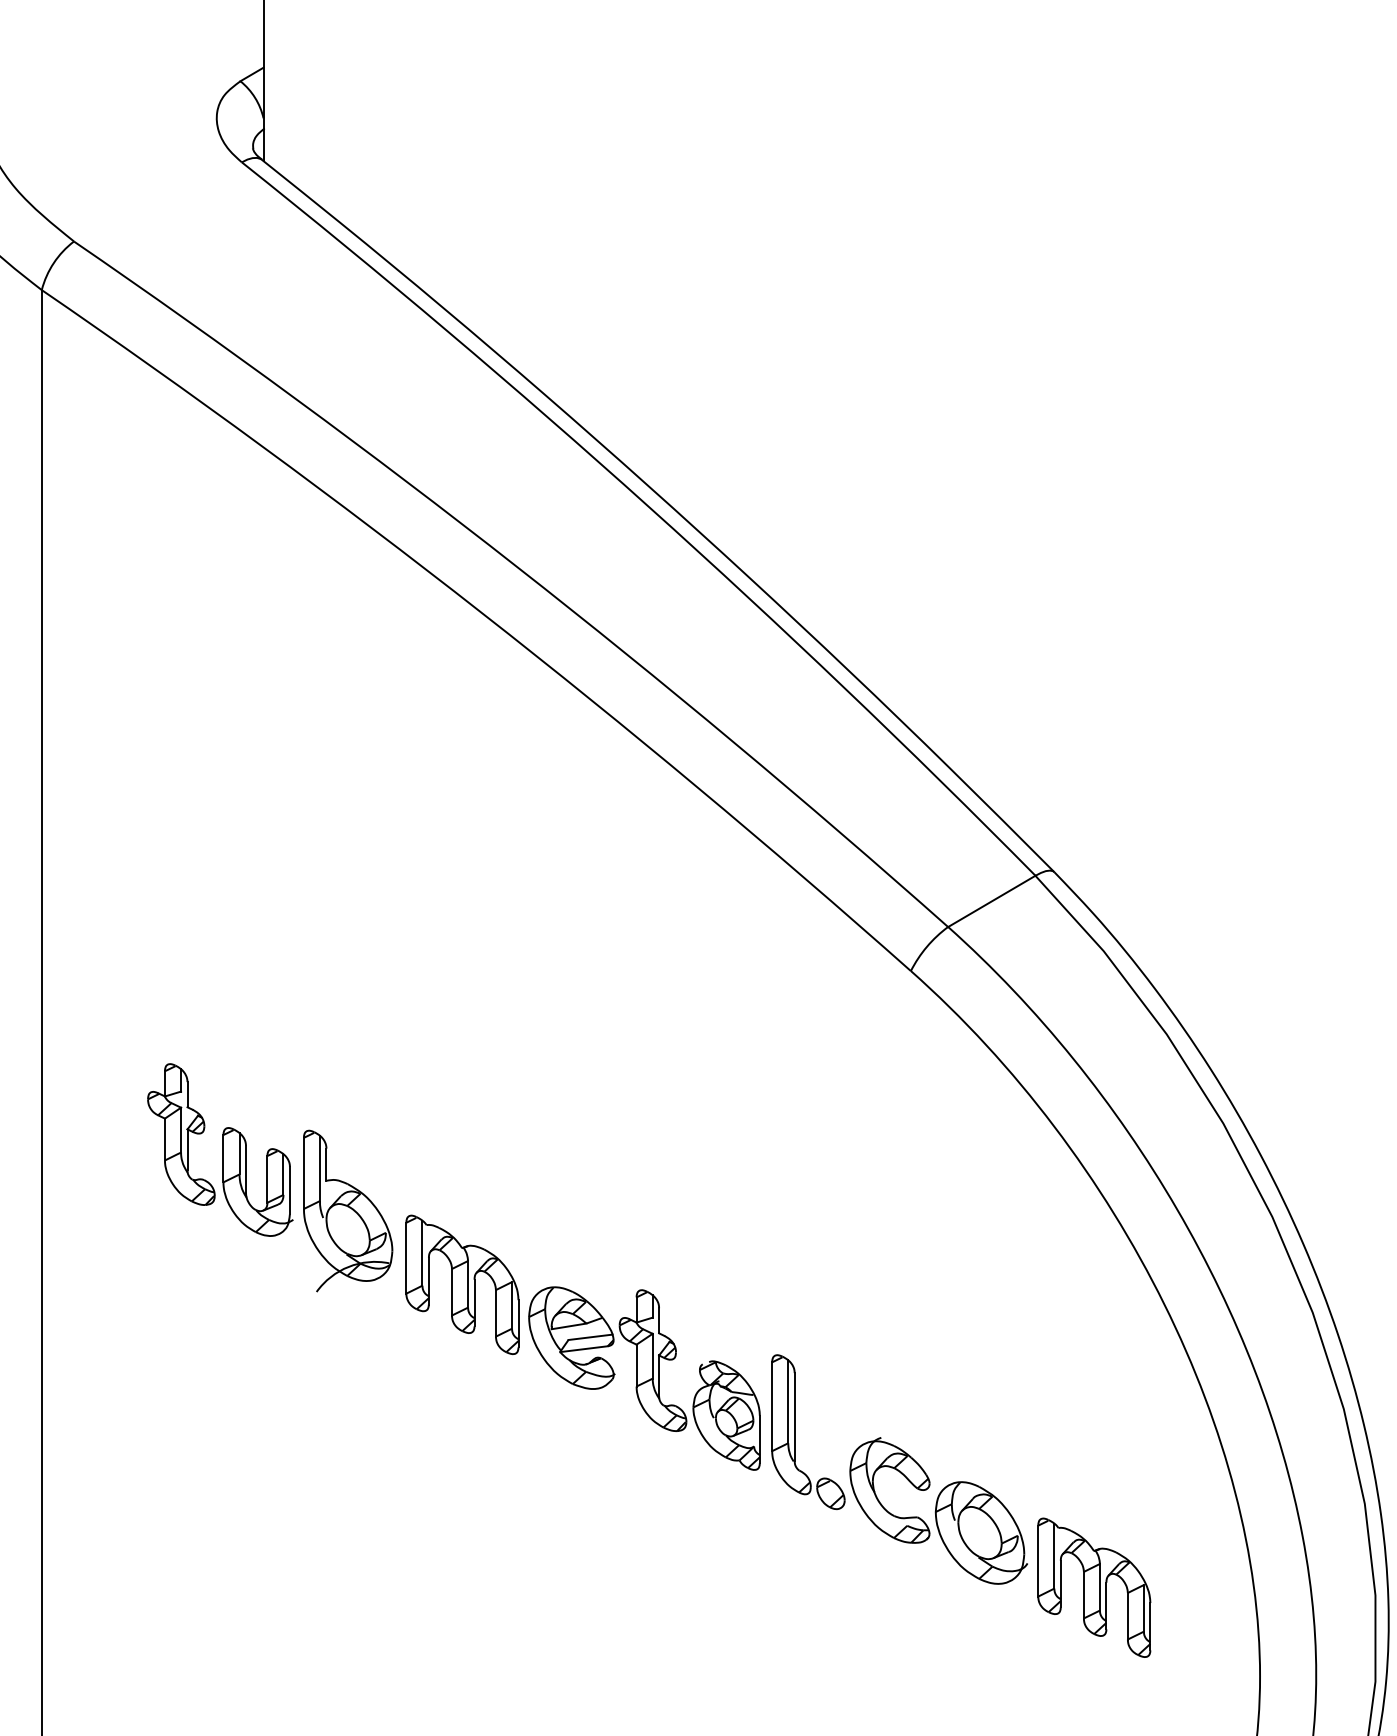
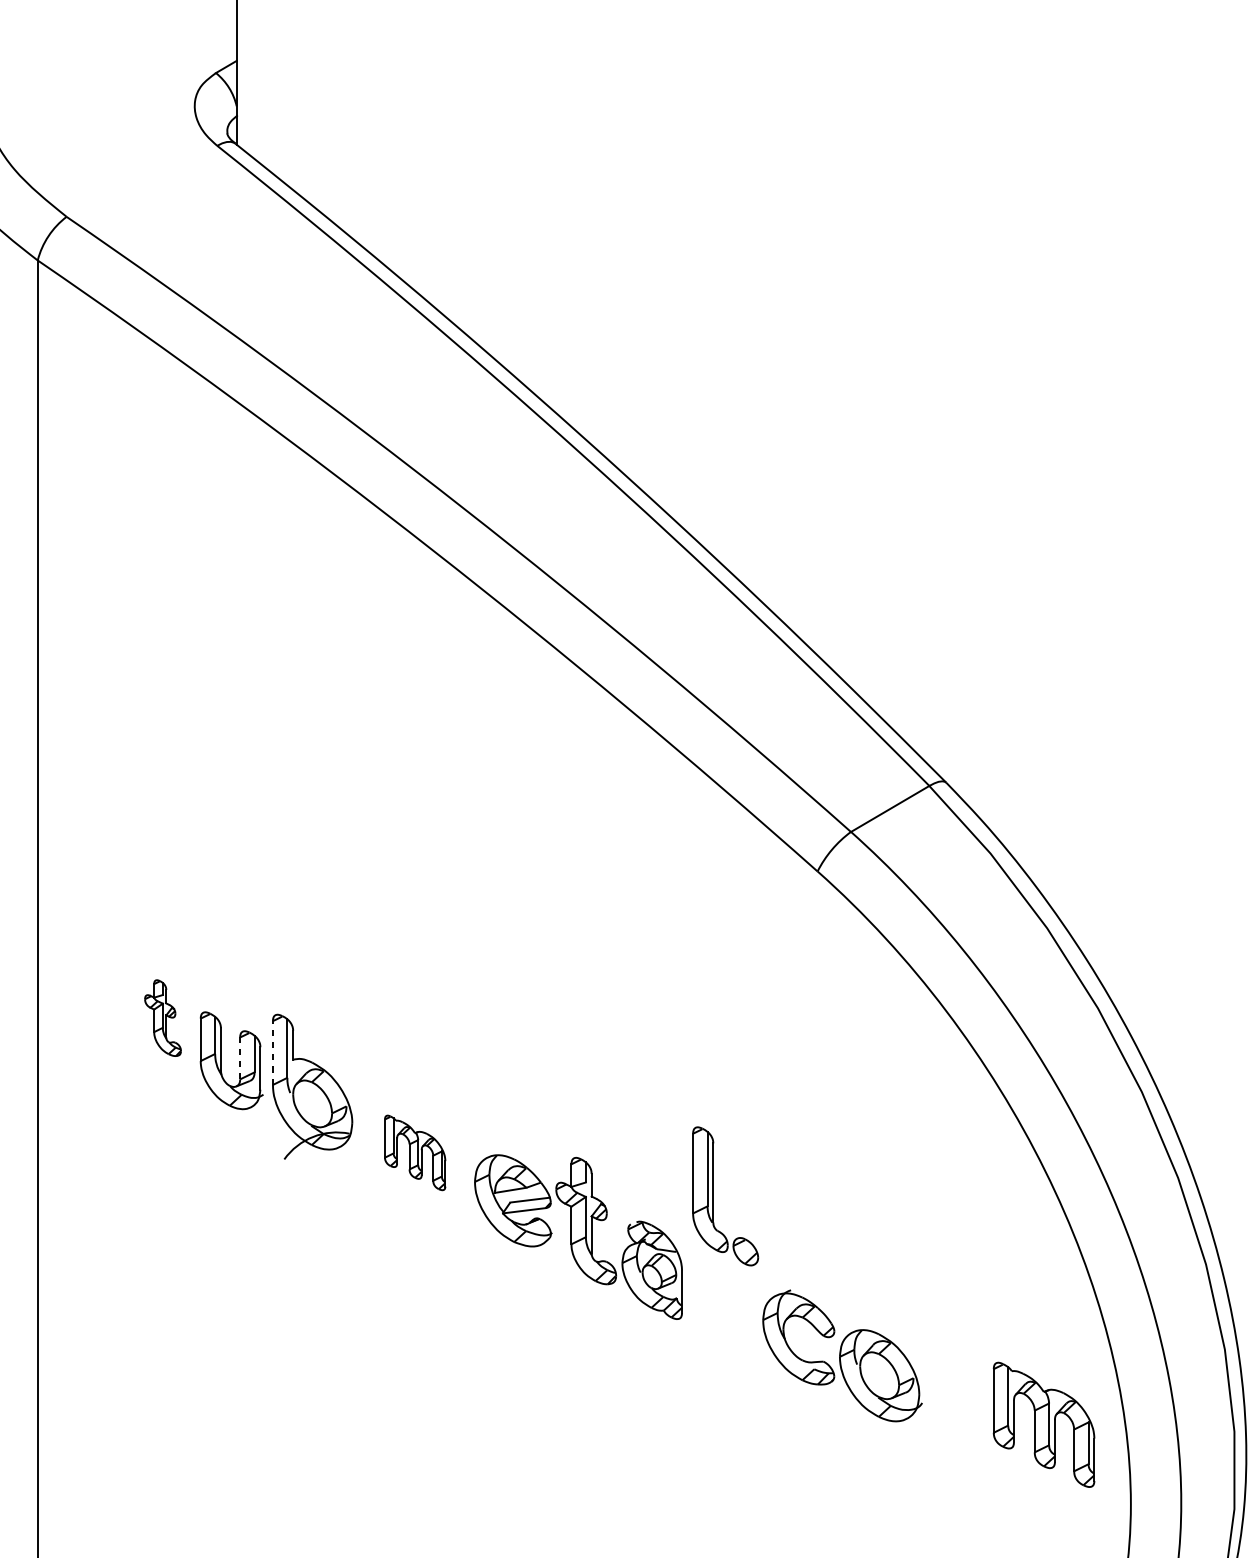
part: (181, 1134) -> (163, 1018), size x0.6
line: (303, 1173) -> (272, 1053), solid -> dashed
line: (267, 1178) -> (240, 1057), solid -> dashed
part: (462, 1284) -> (415, 1152), size x0.6
part: (795, 1432) -> (714, 1196), moved
part: (1094, 1587) -> (1044, 1424), moved

